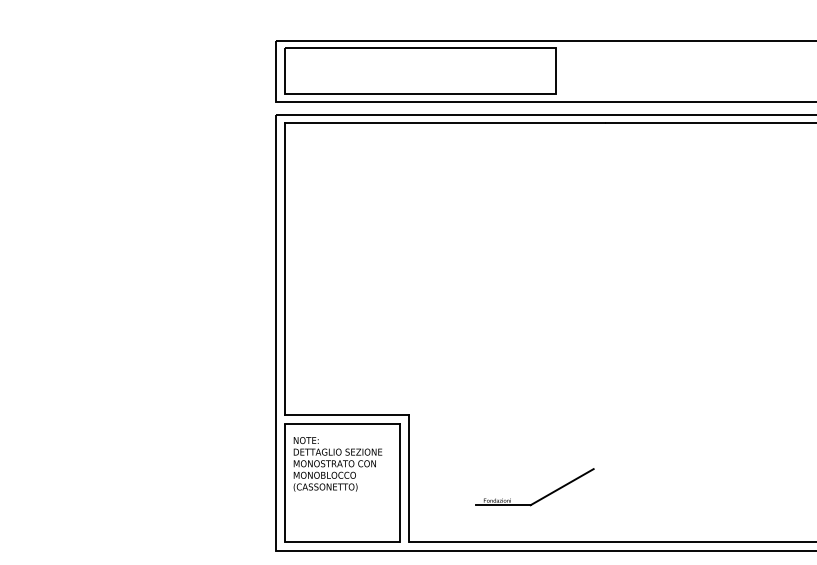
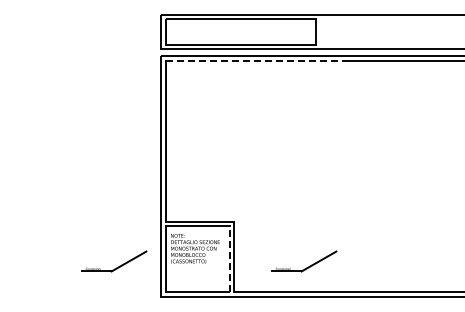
line: (445, 124) -> (254, 61), solid -> dashed
line: (399, 483) -> (229, 259), solid -> dashed
part: (194, 498) -> (116, 267), added

